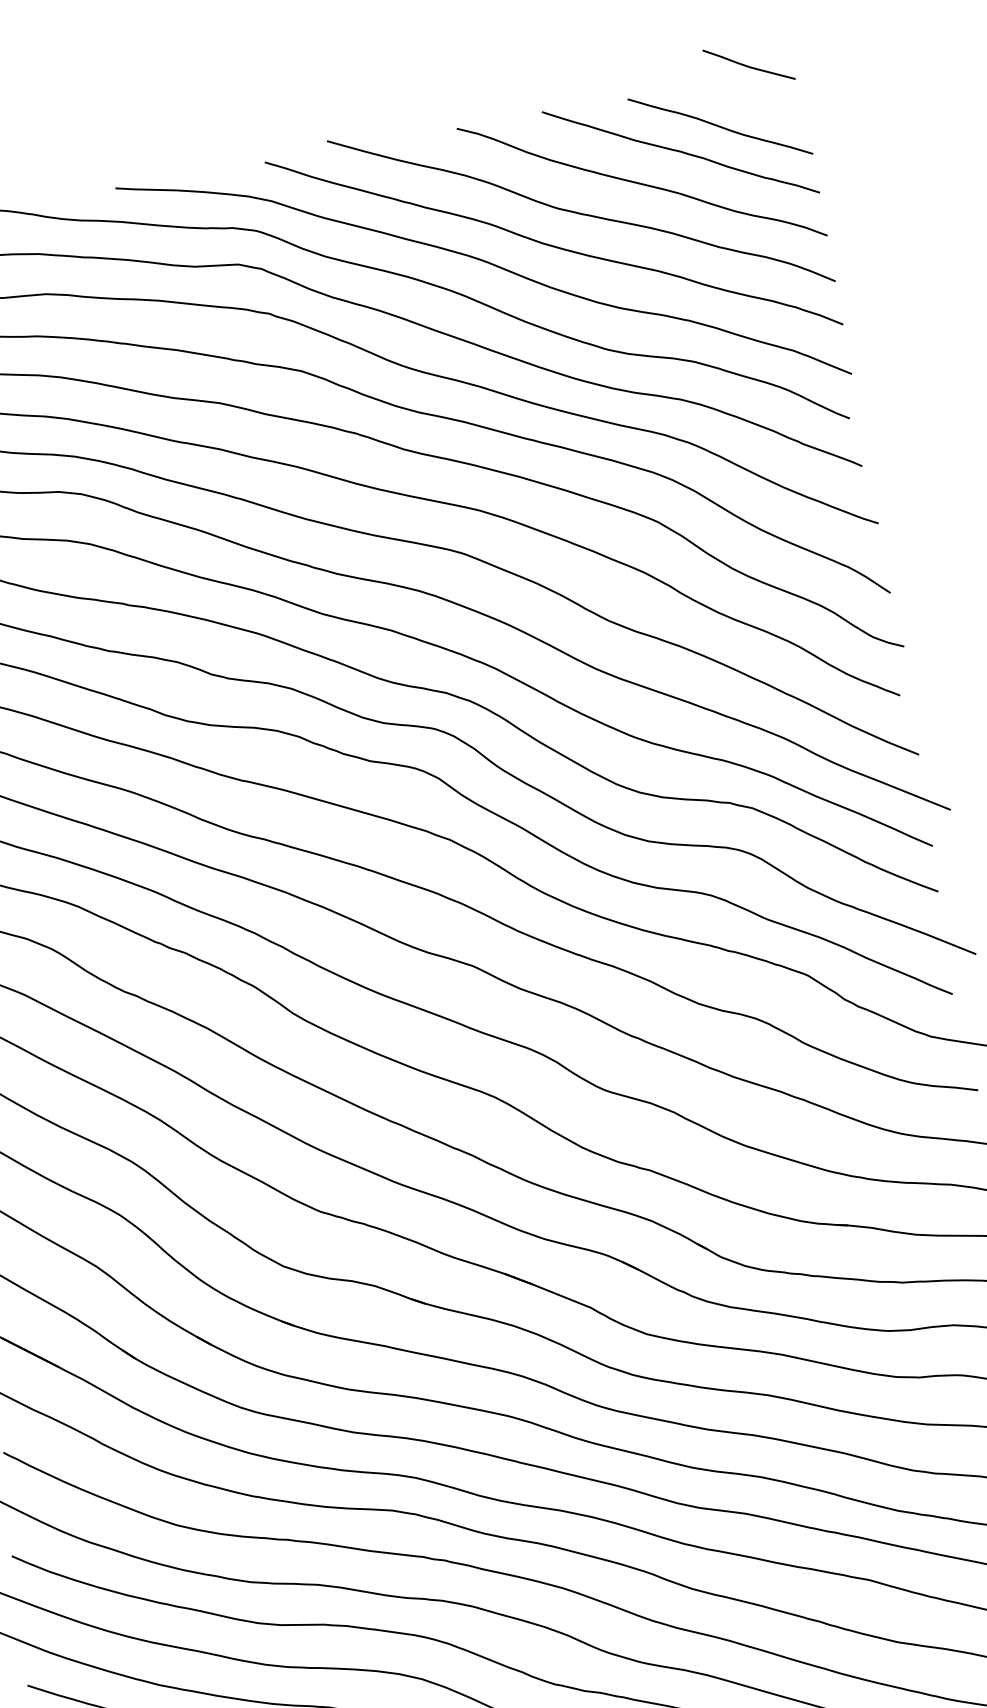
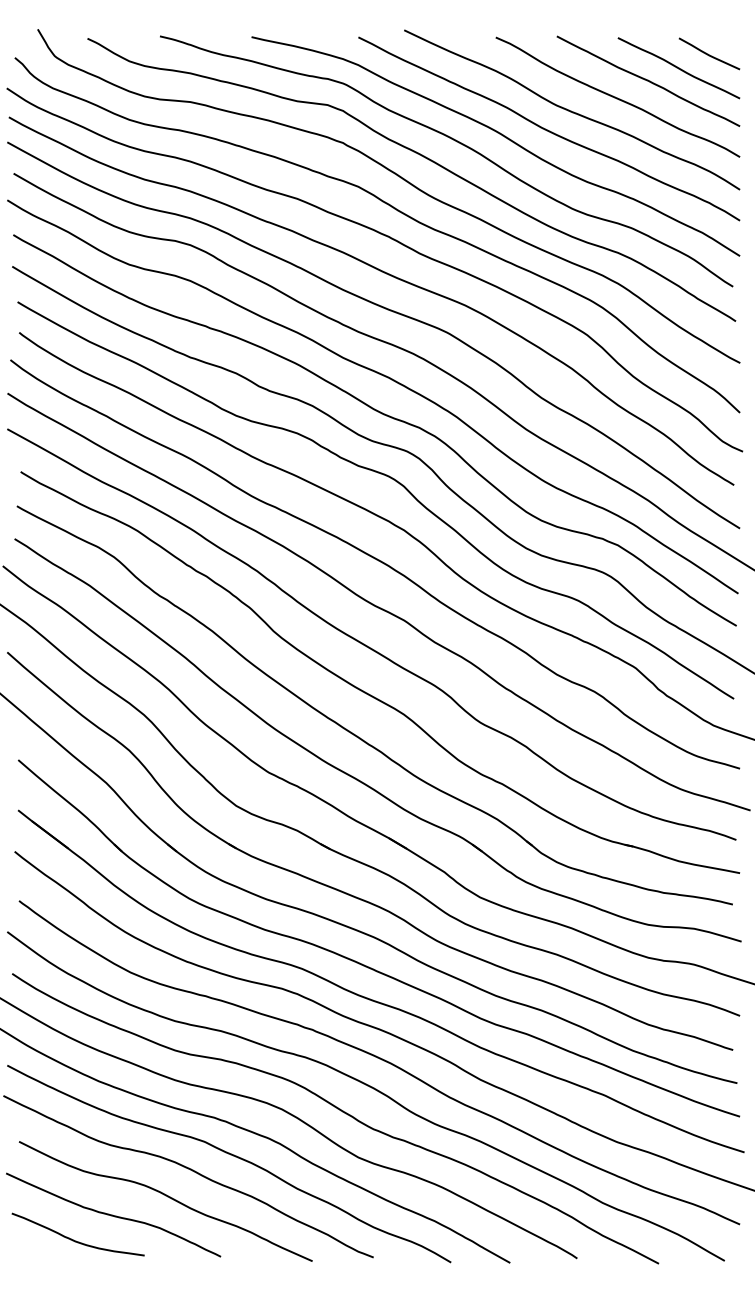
curve: (747, 64) -> (708, 53), moved

